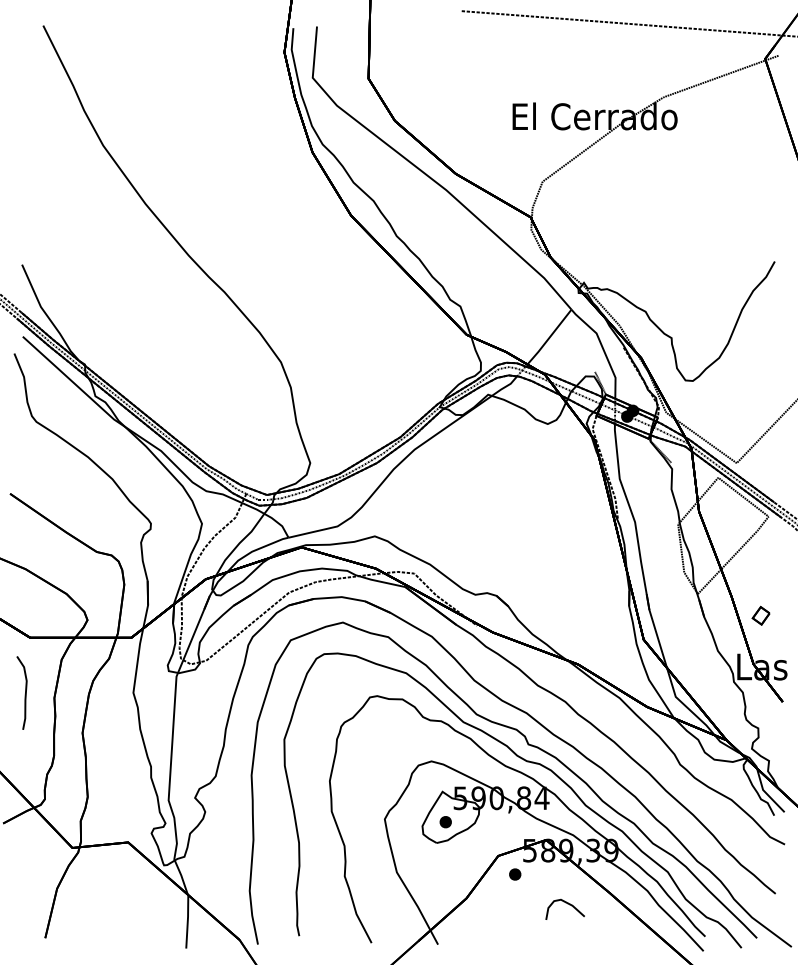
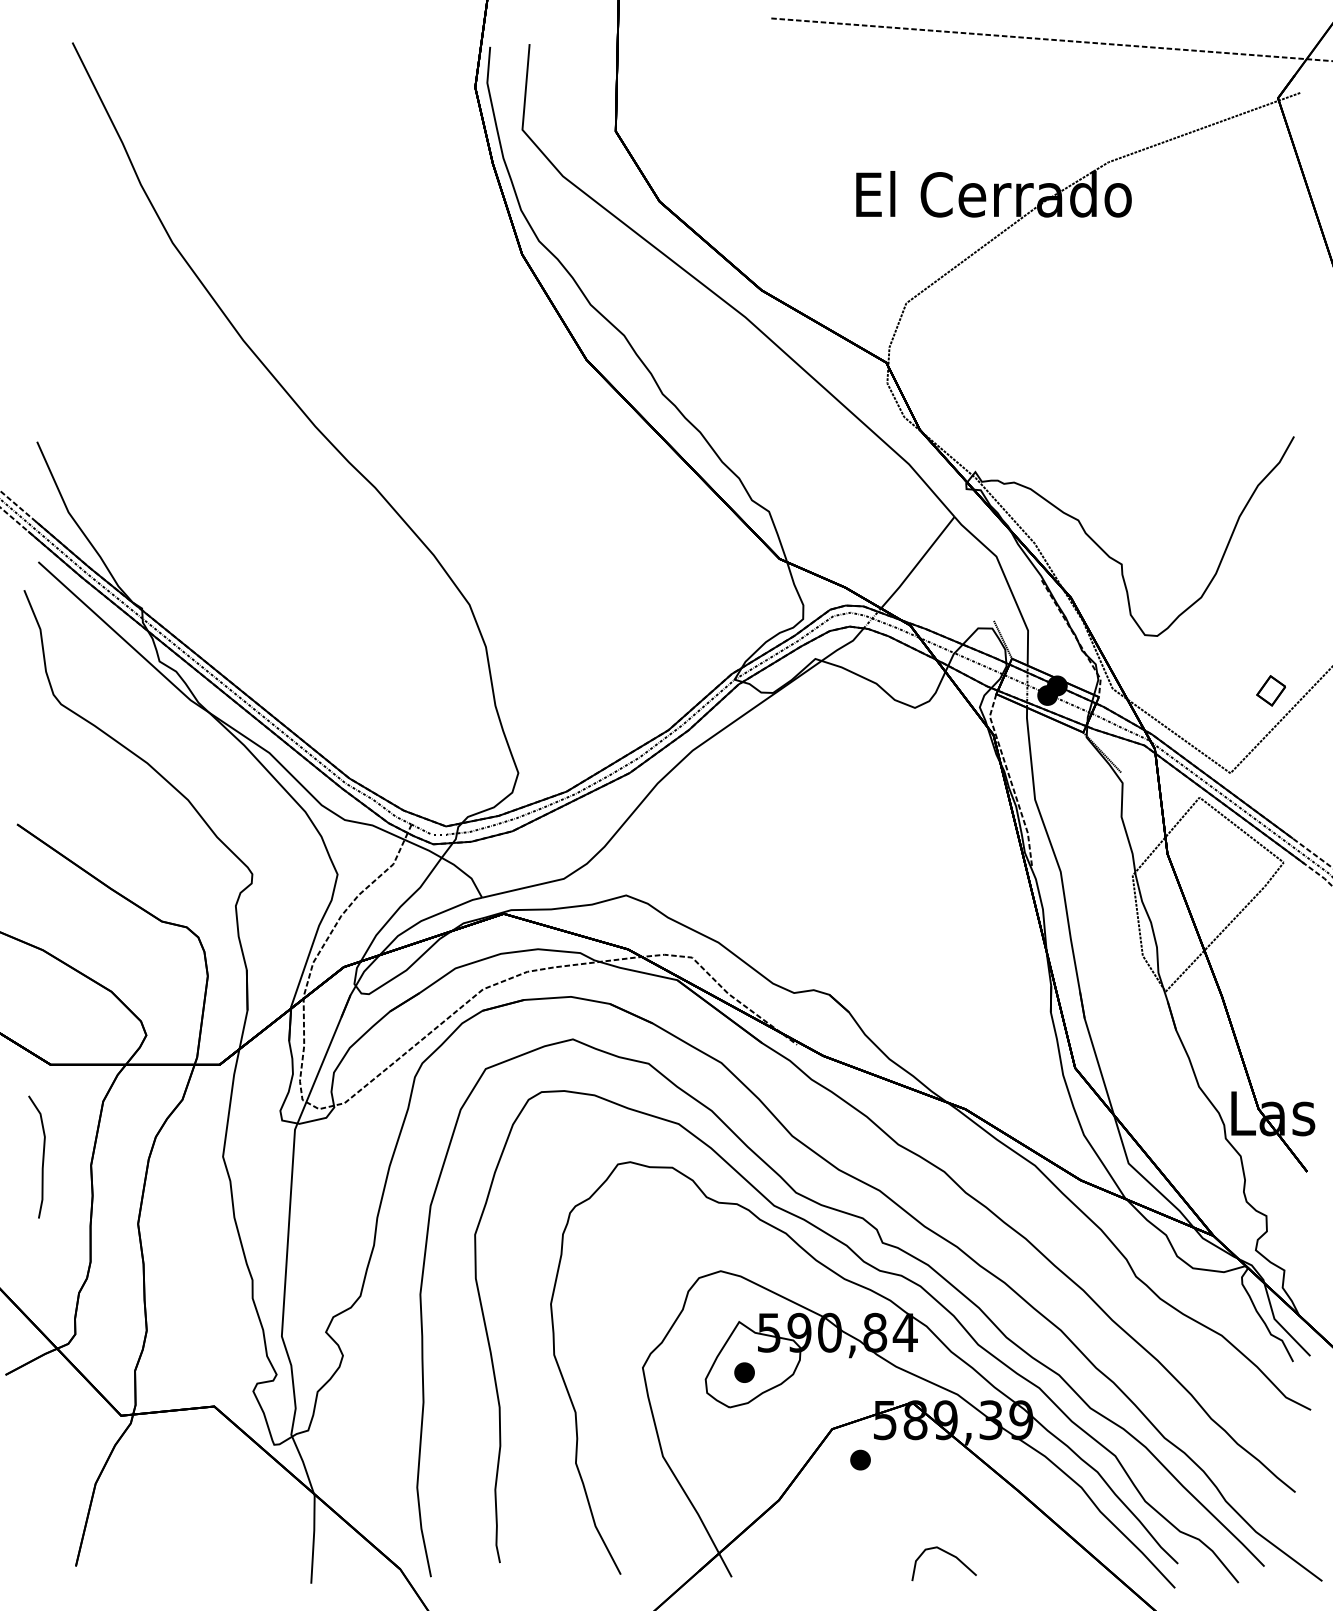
part: (760, 615) -> (1270, 690), moved
curve: (567, 904) -> (947, 1555), moved

